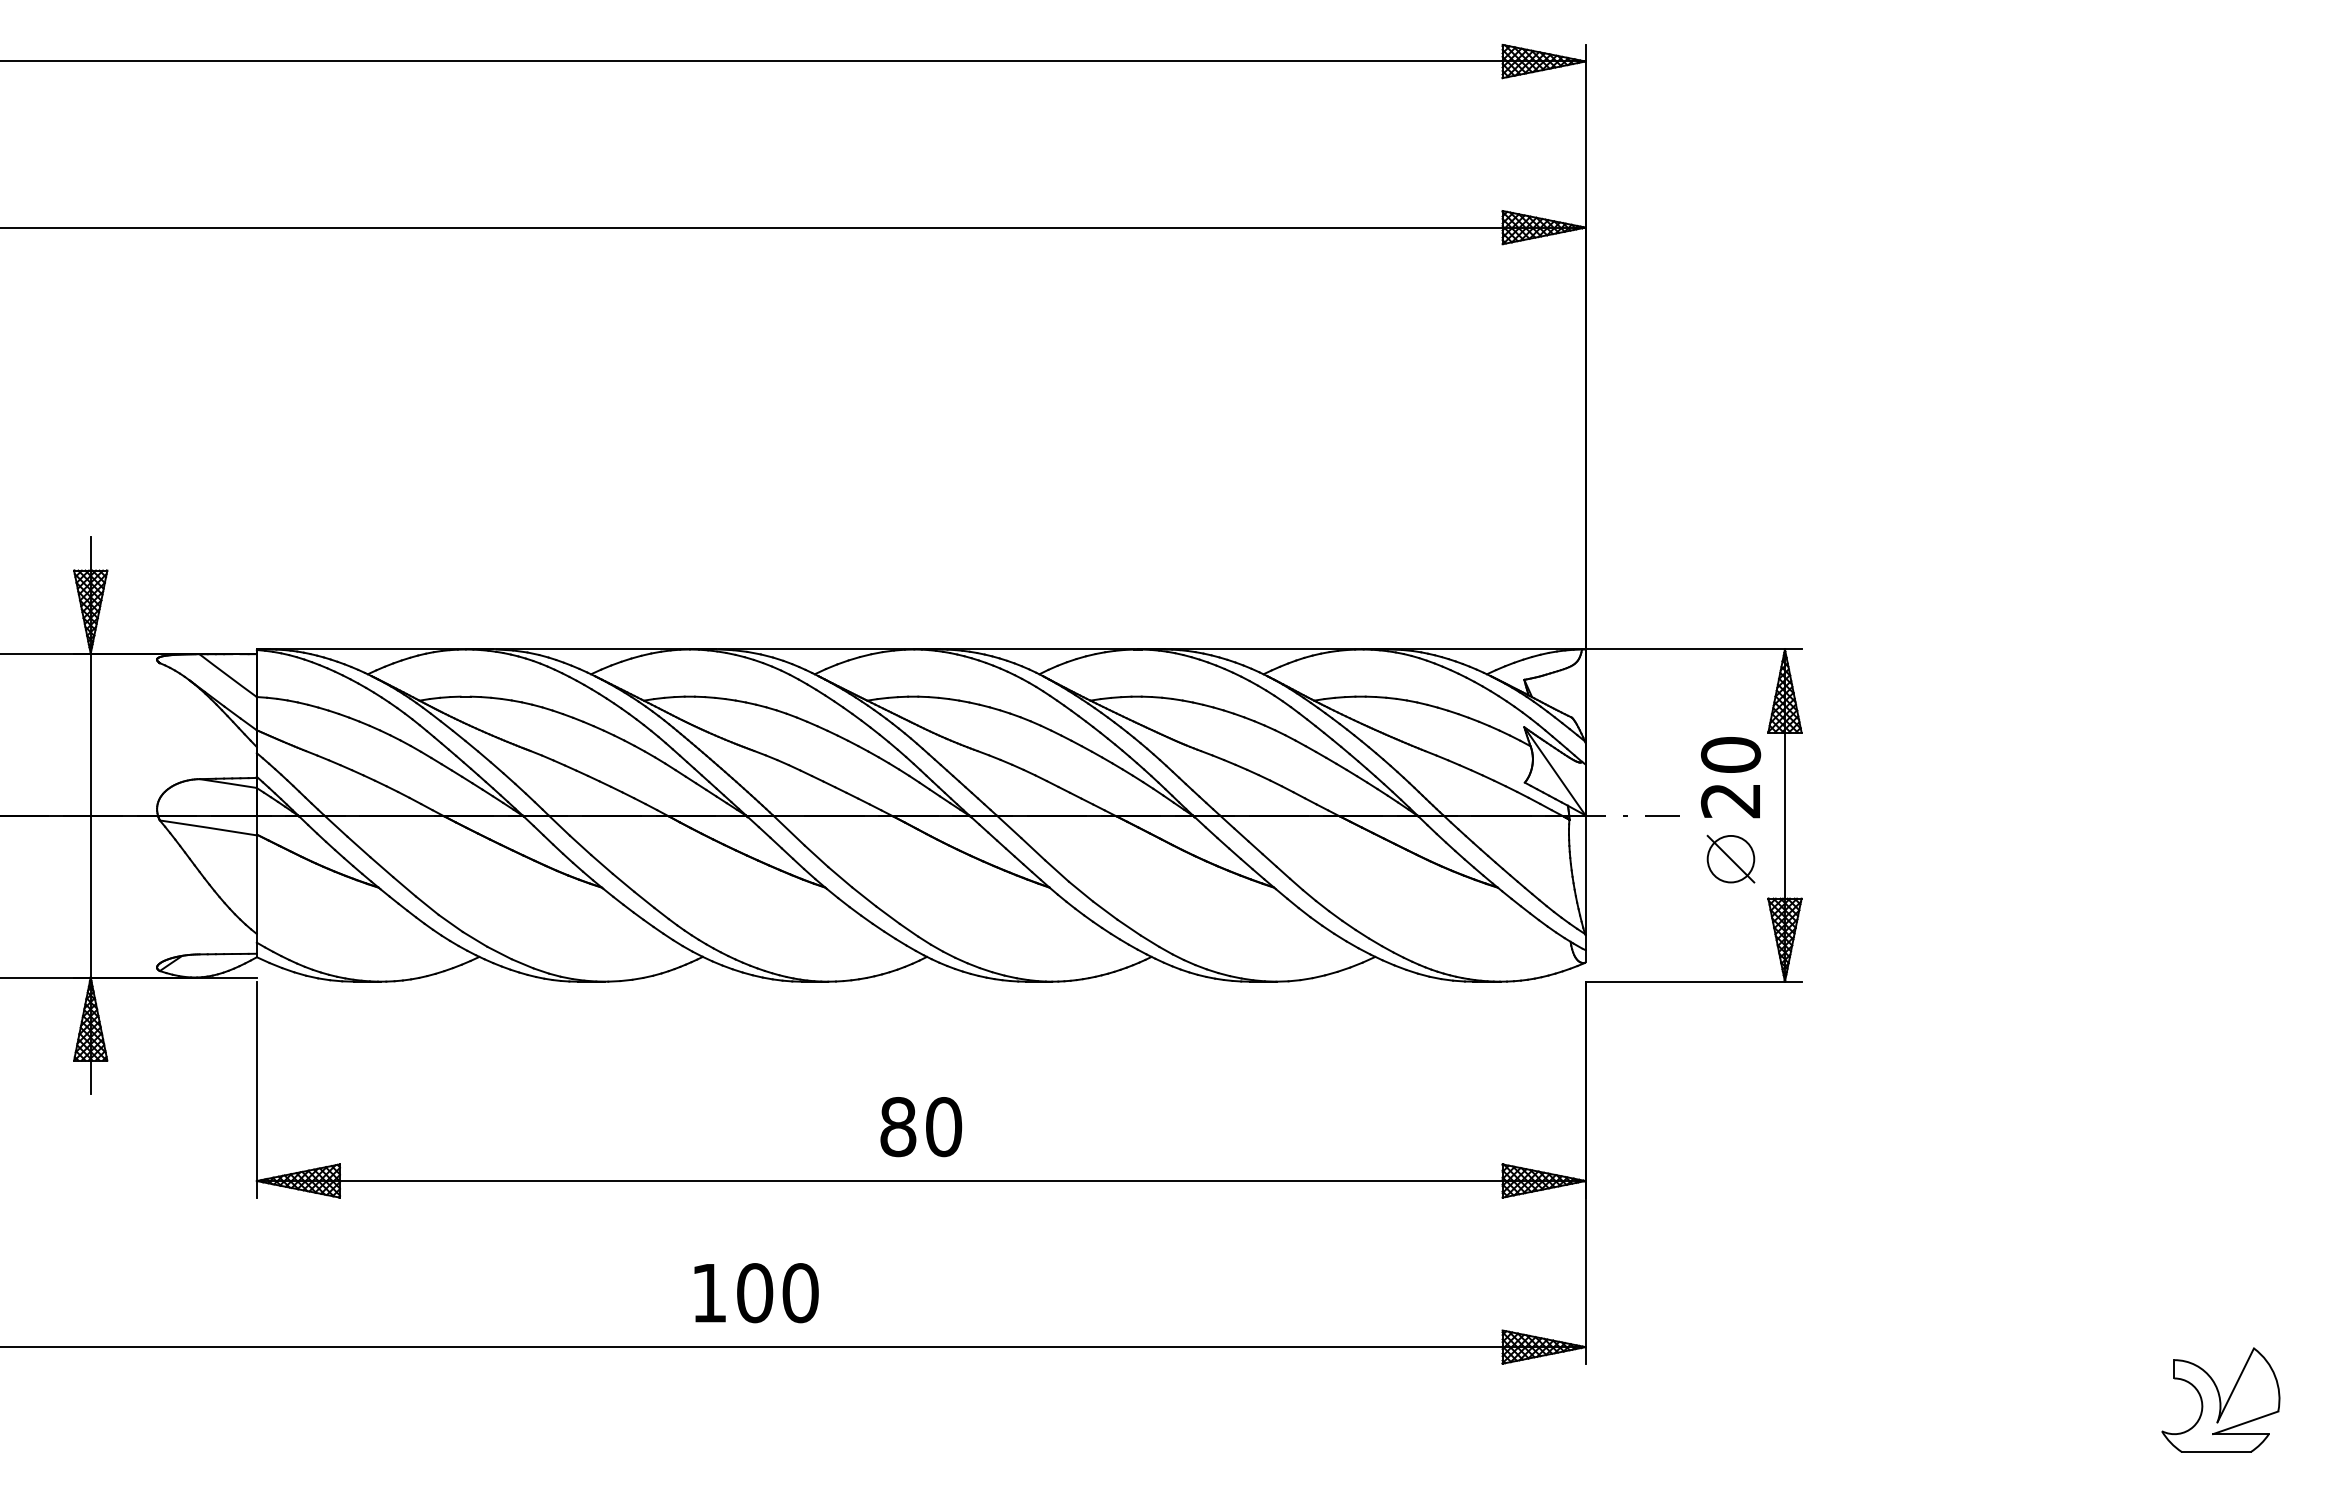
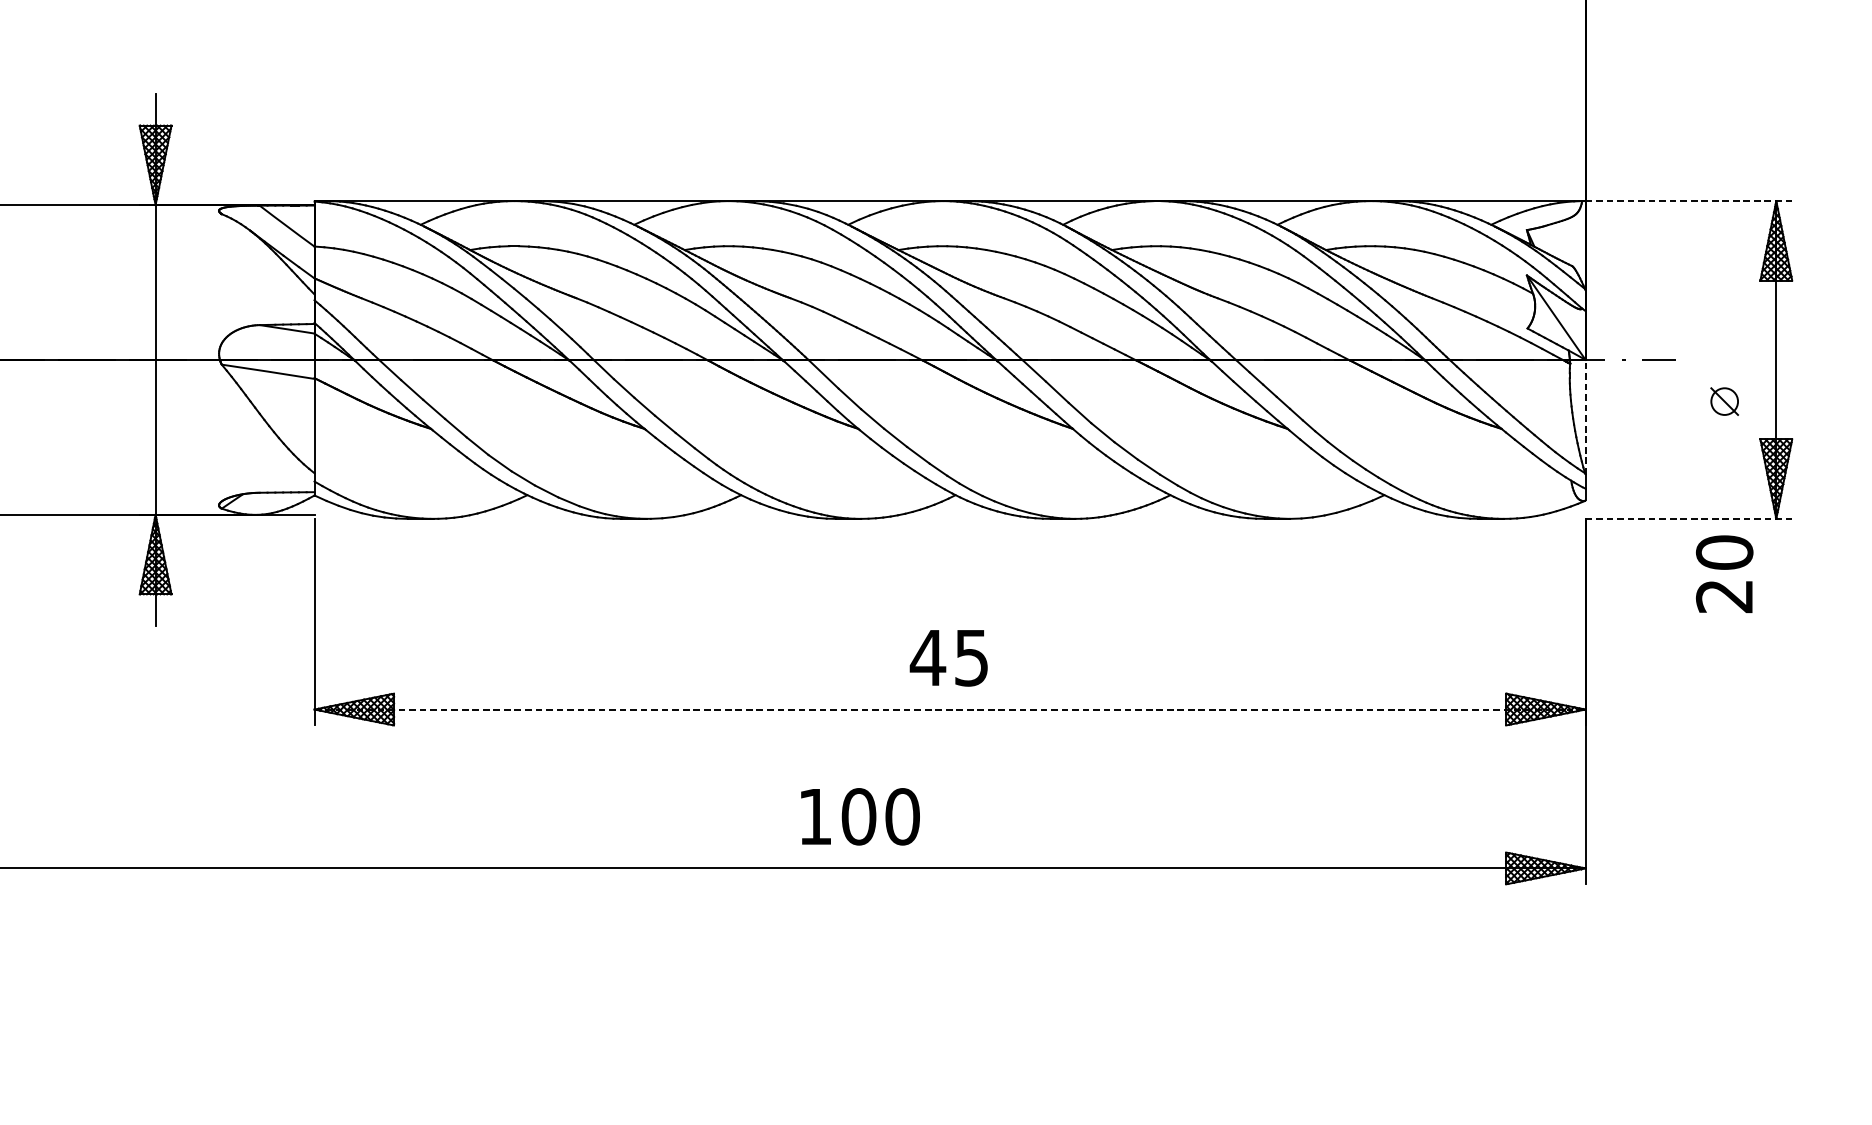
line: (1693, 649) -> (1688, 201), solid -> dashed
text: (1731, 777) -> (1725, 574), moved
part: (1730, 858) -> (1724, 401), size x0.6
line: (1585, 875) -> (1585, 417), solid -> dashed
line: (1693, 981) -> (1688, 518), solid -> dashed
text: (920, 1127) -> (949, 658), 80 -> 45
line: (921, 1181) -> (950, 710), solid -> dashed
text: (756, 1293) -> (860, 817), moved

